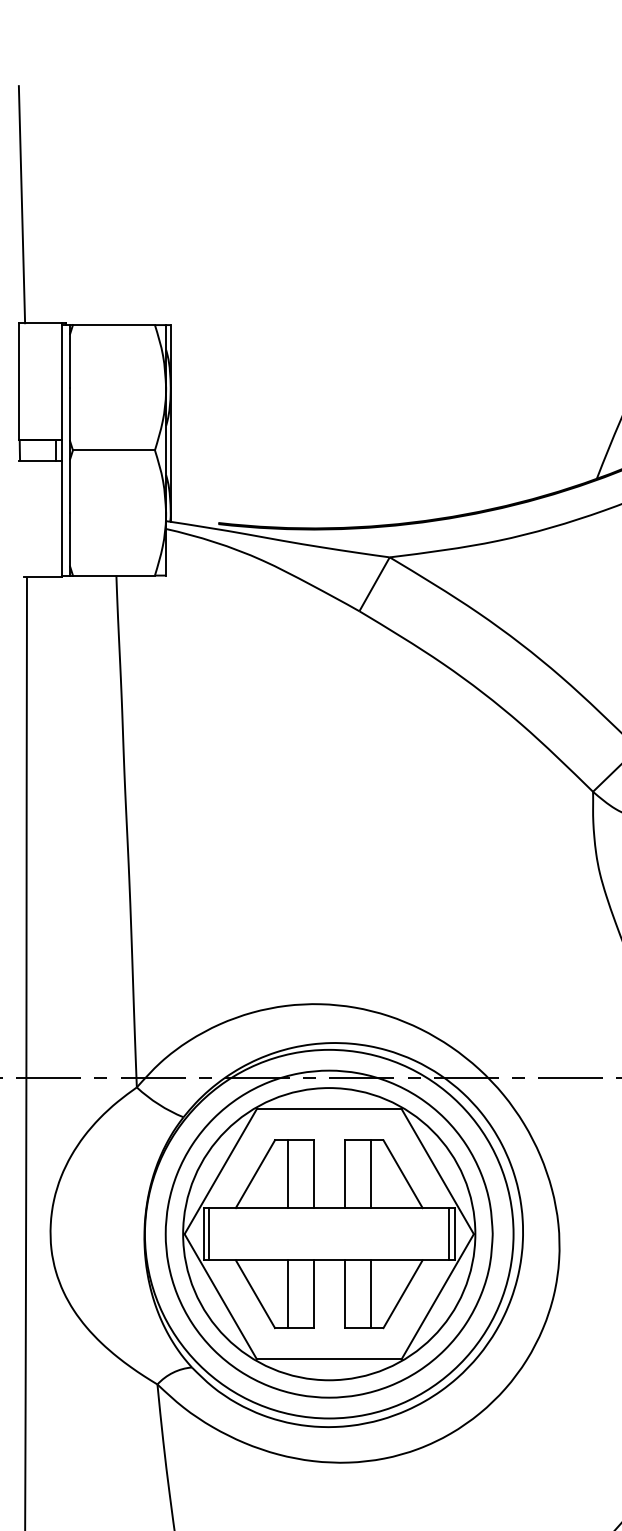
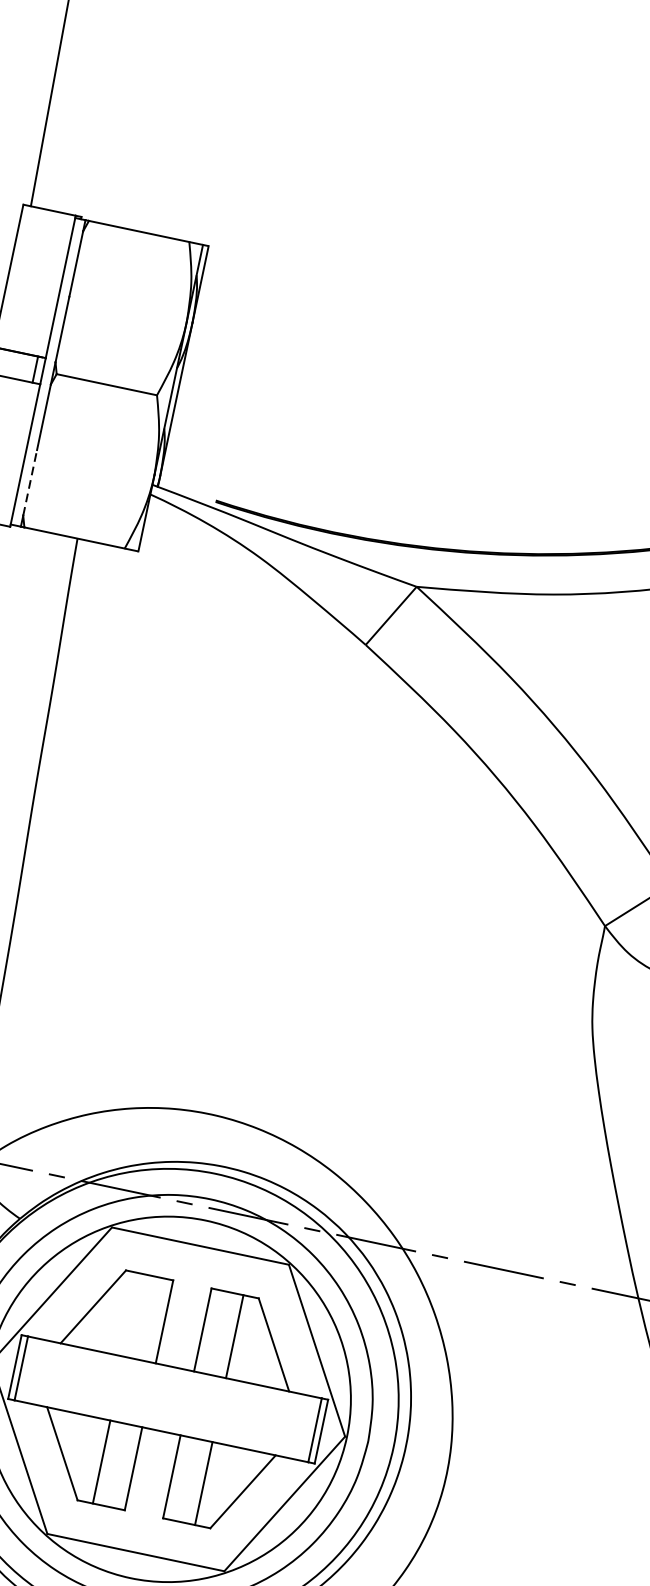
line: (70, 539) -> (30, 482), solid -> dashed
line: (287, 1174) -> (132, 1315), removed

